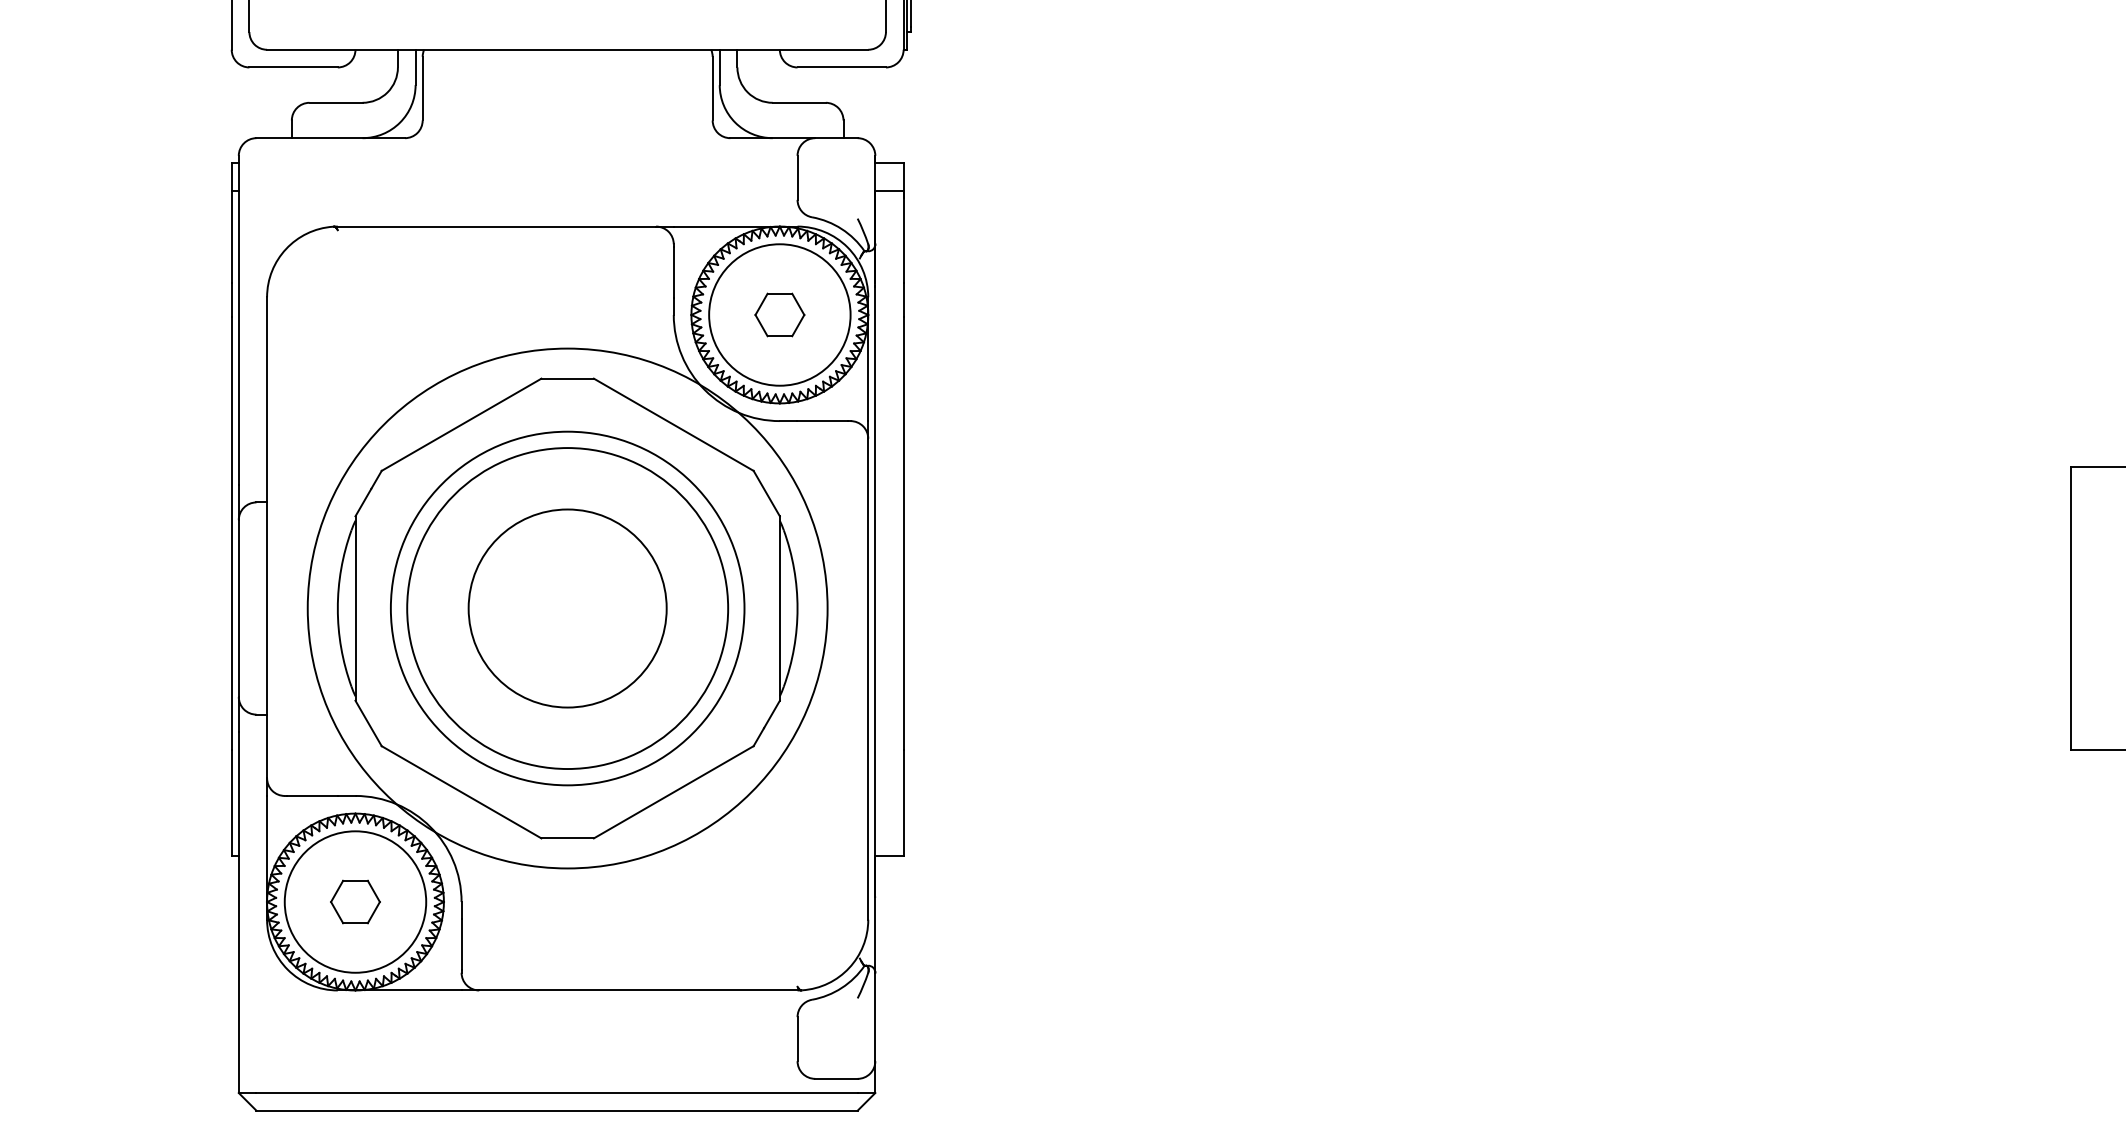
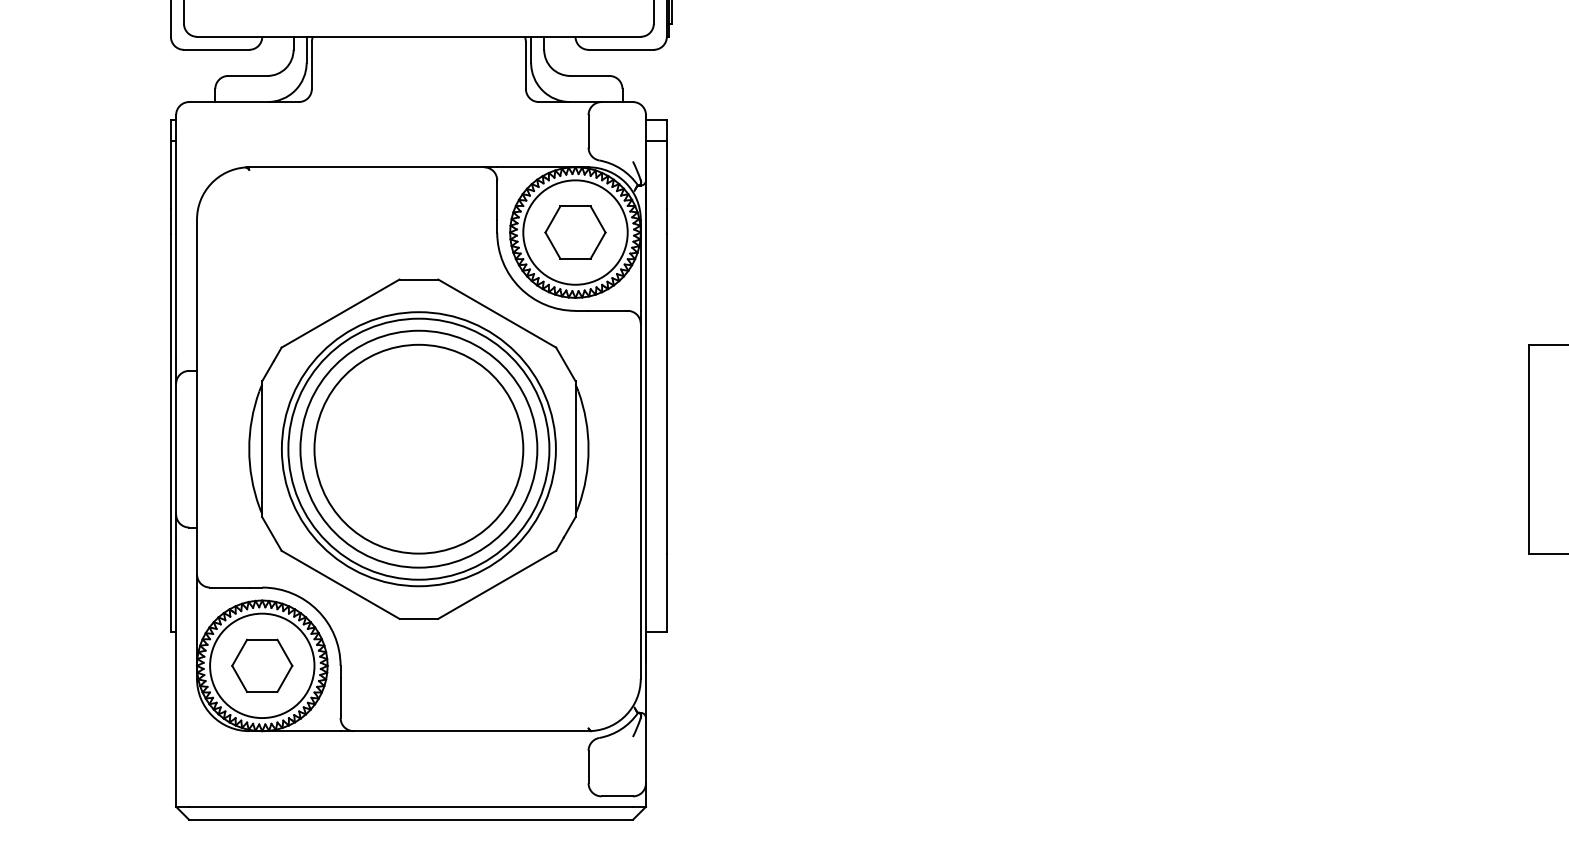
part: (779, 314) -> (575, 232), size x1.67
circle: (567, 608) -> (418, 449), size x0.71
circle: (567, 608) -> (418, 449), size x1.43
part: (355, 901) -> (262, 665), size x1.67

